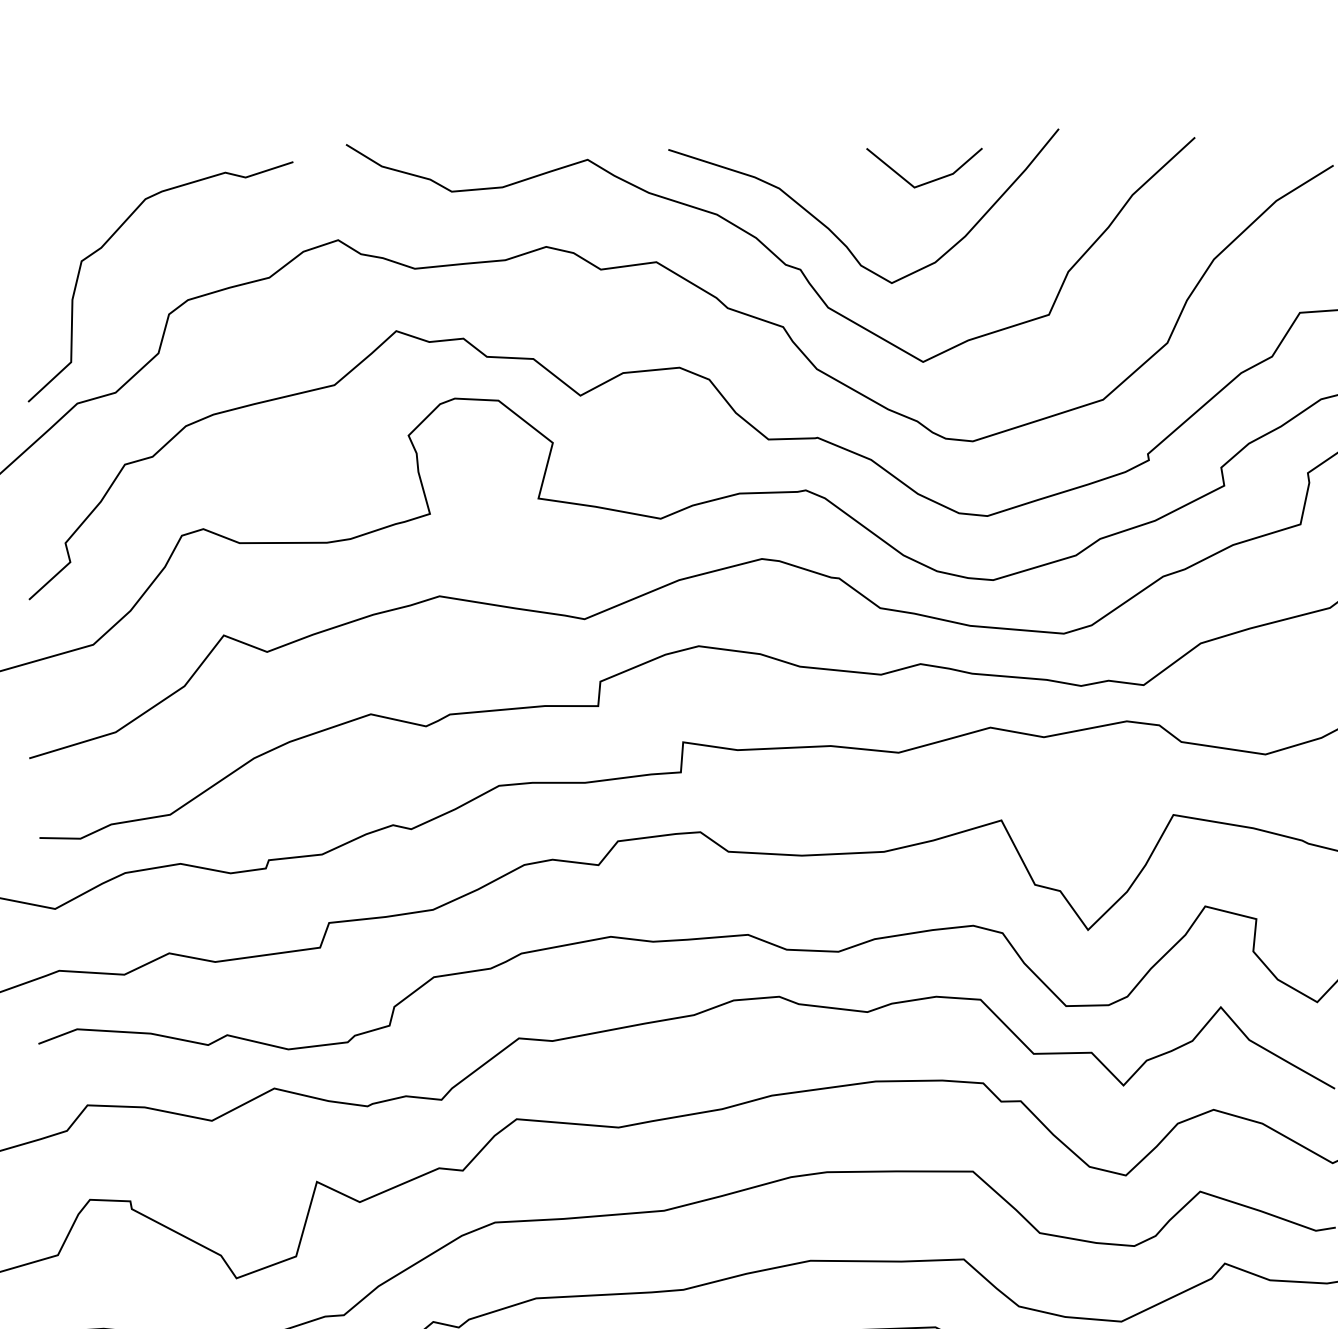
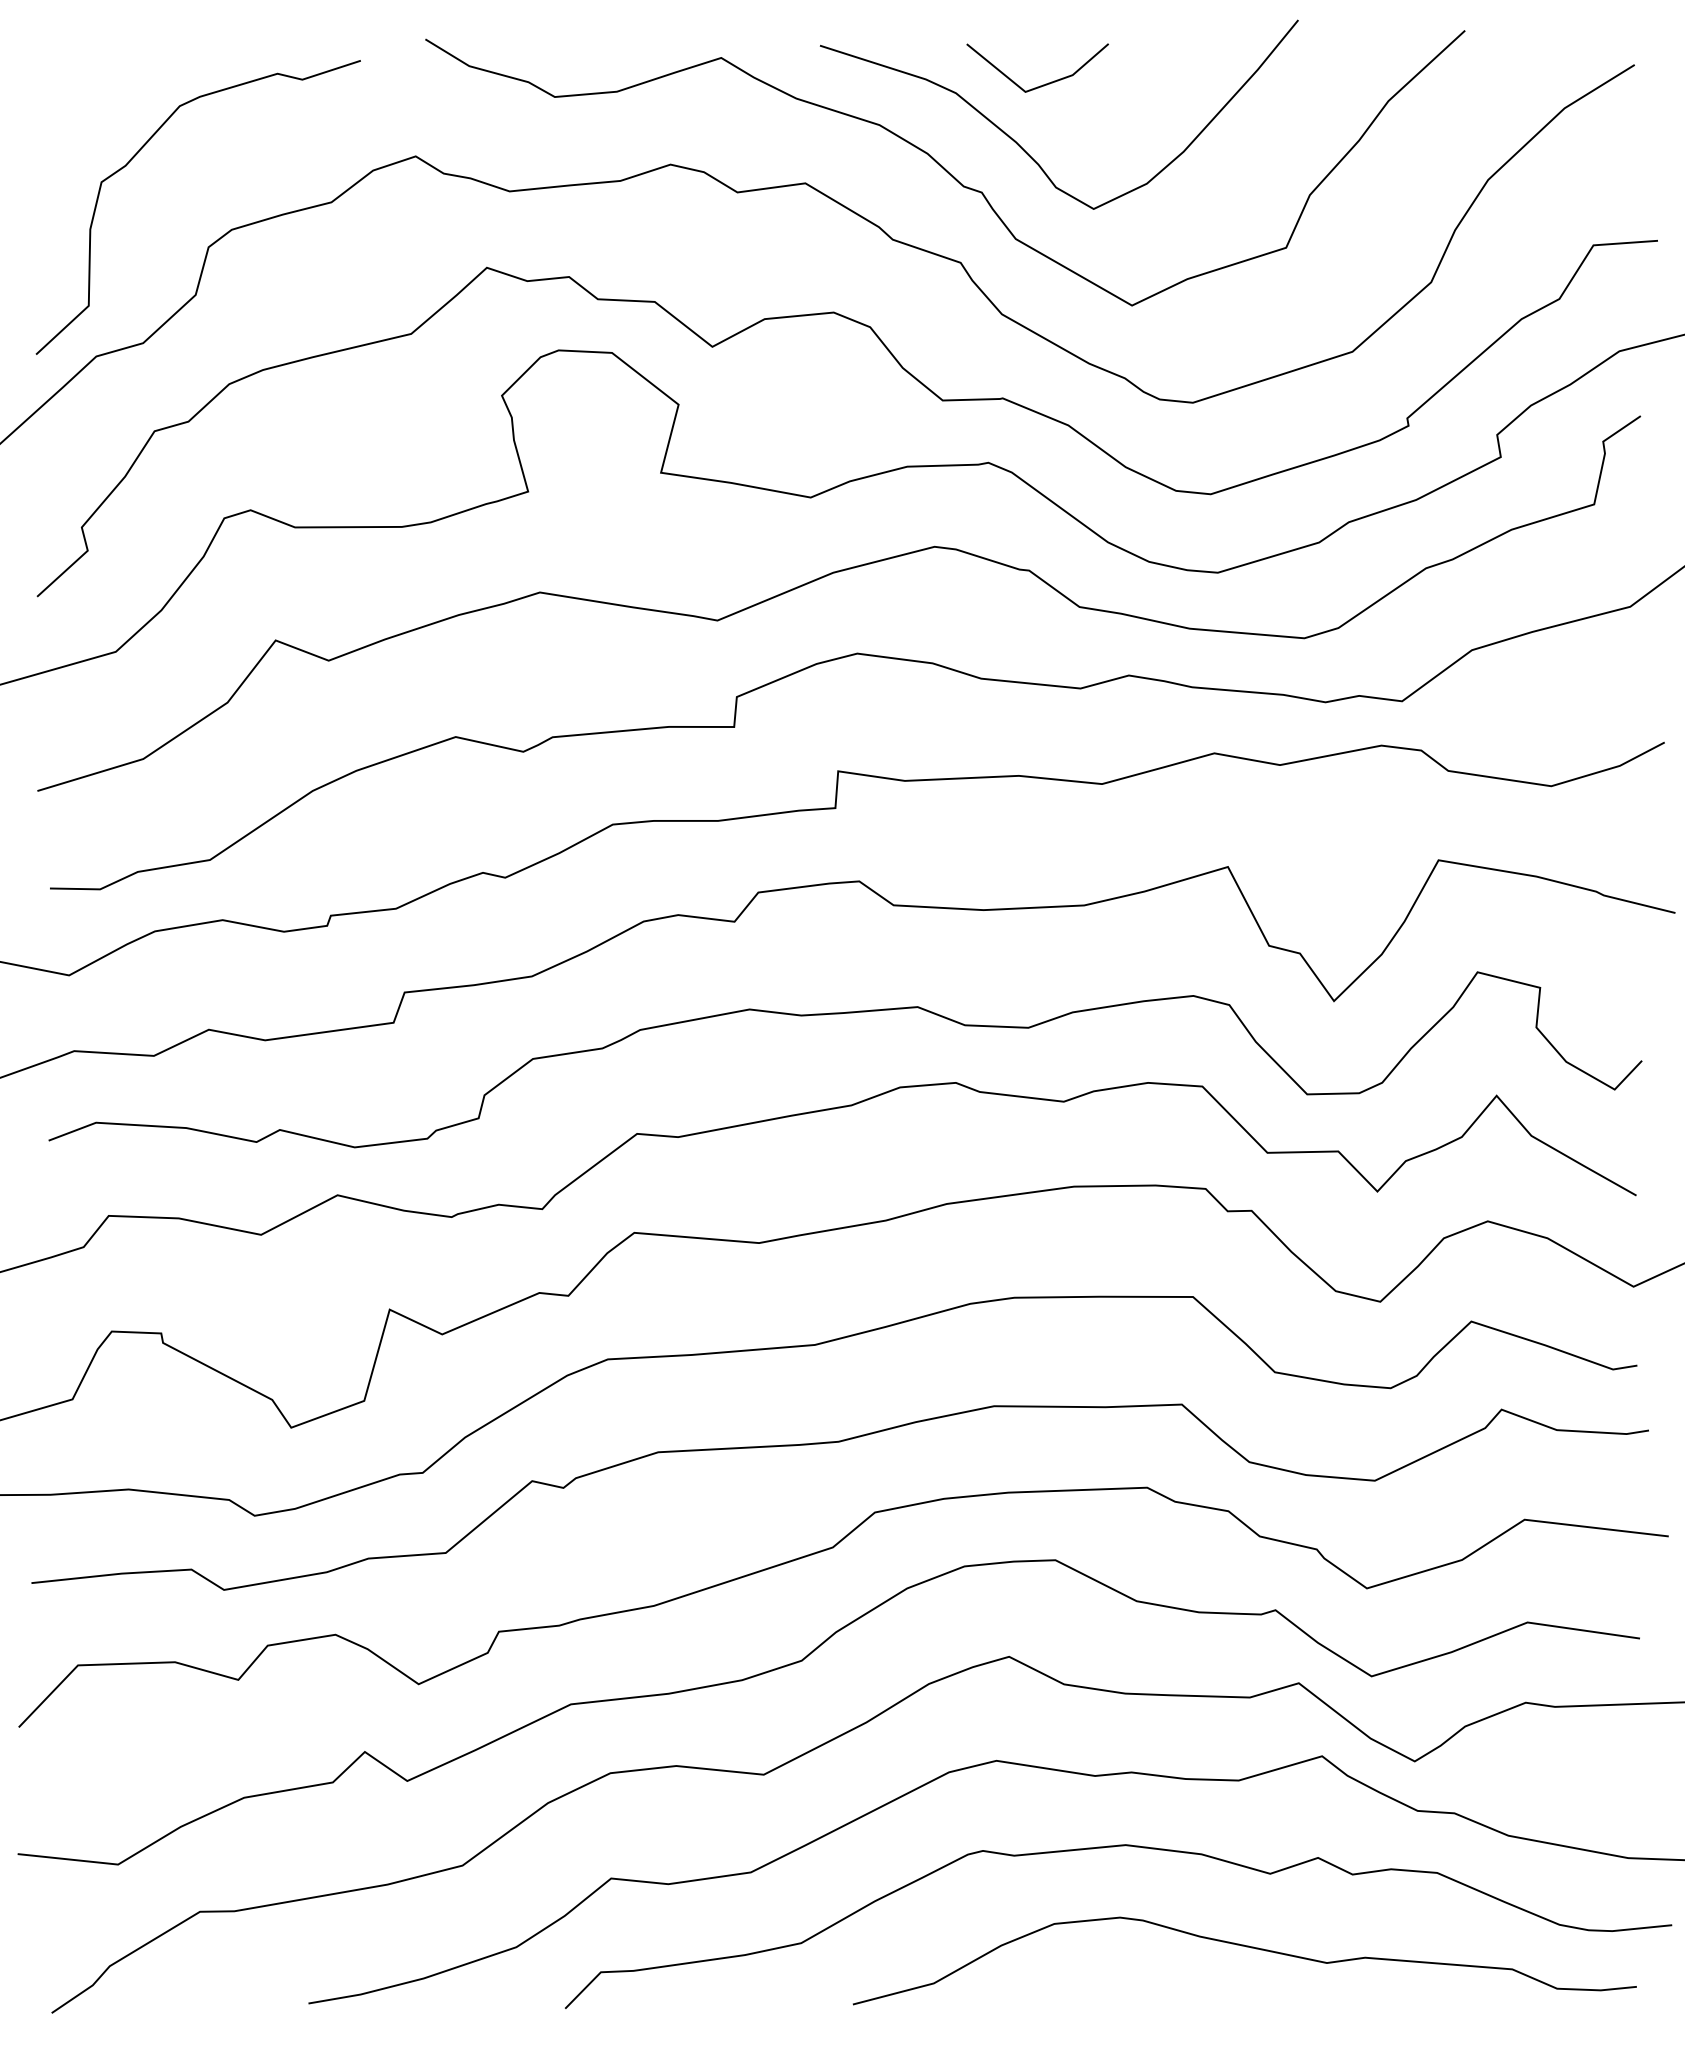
line: (930, 180) -> (1045, 83), moved

